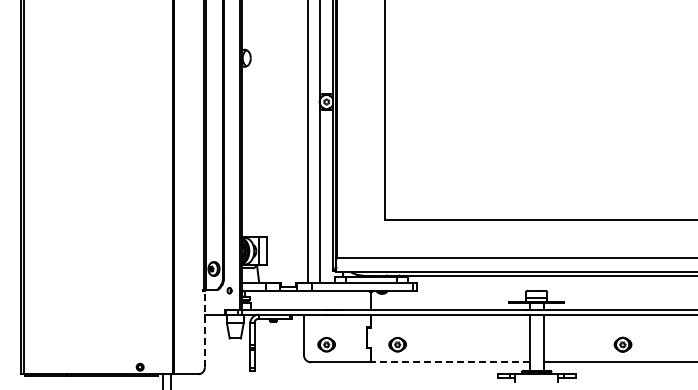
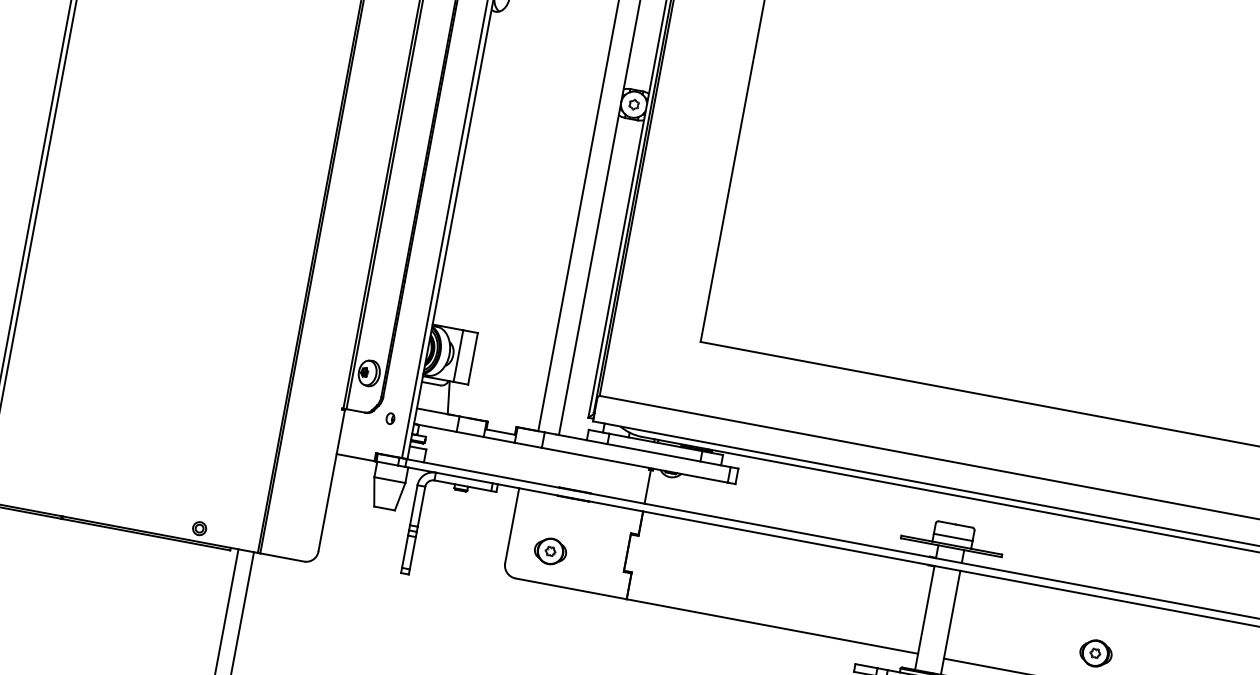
line: (204, 328) -> (331, 479), dashed -> solid
part: (397, 344) -> (681, 575), removed
line: (450, 362) -> (772, 626), dashed -> solid

